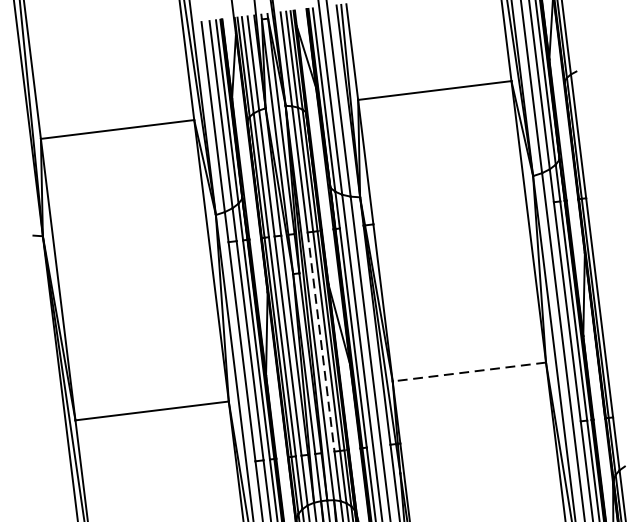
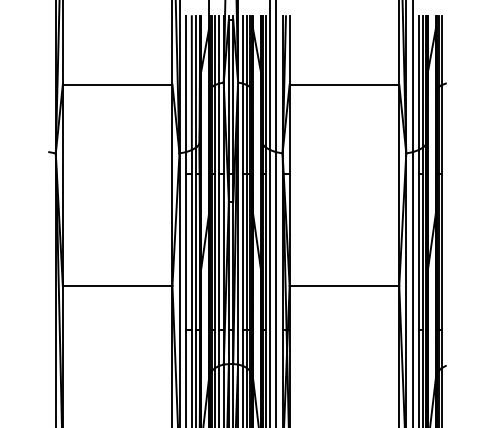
line: (321, 342) -> (242, 252), dashed -> solid
line: (469, 371) -> (344, 285), dashed -> solid

